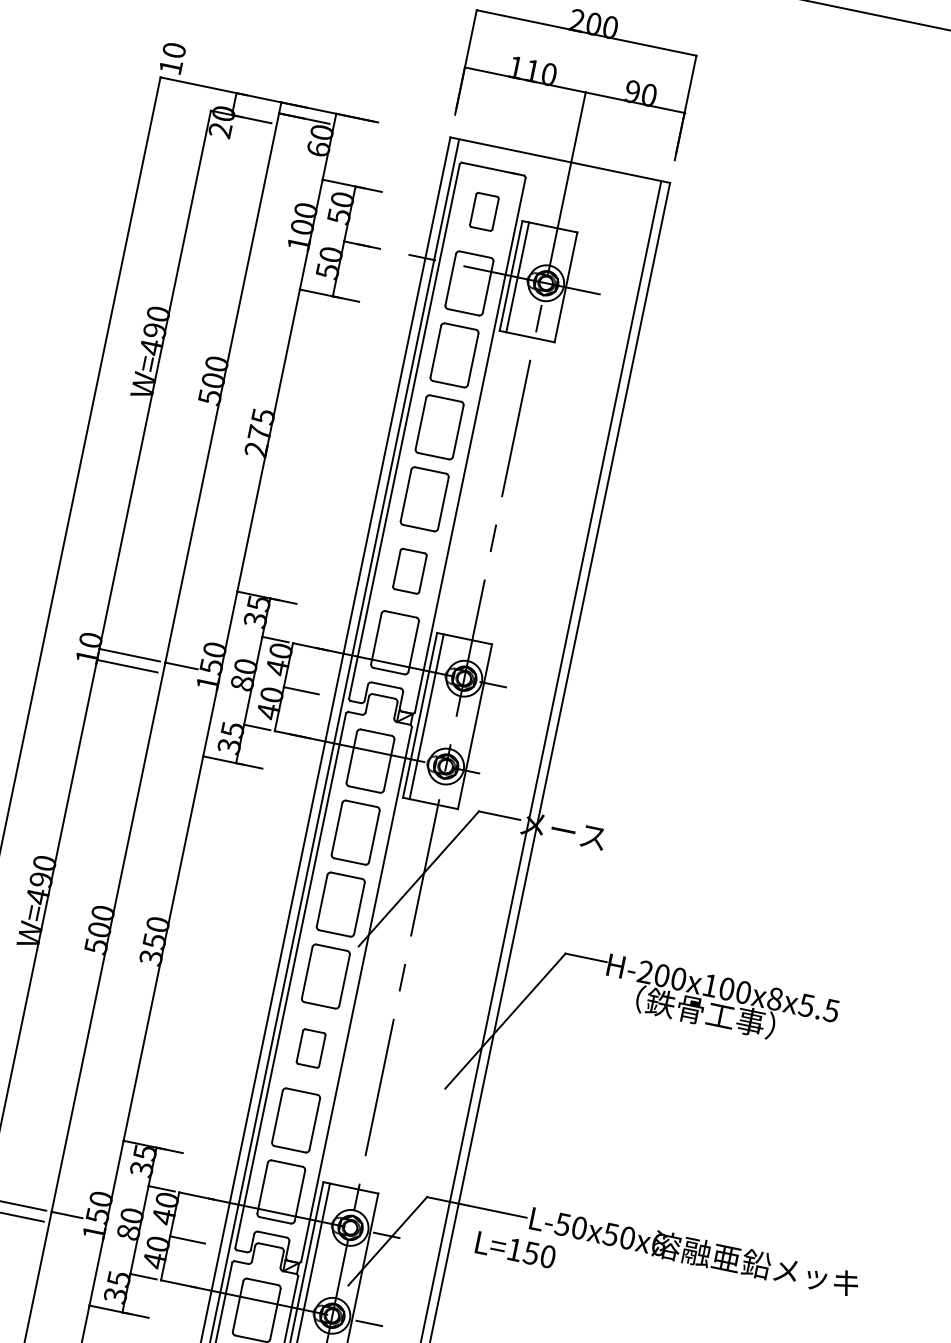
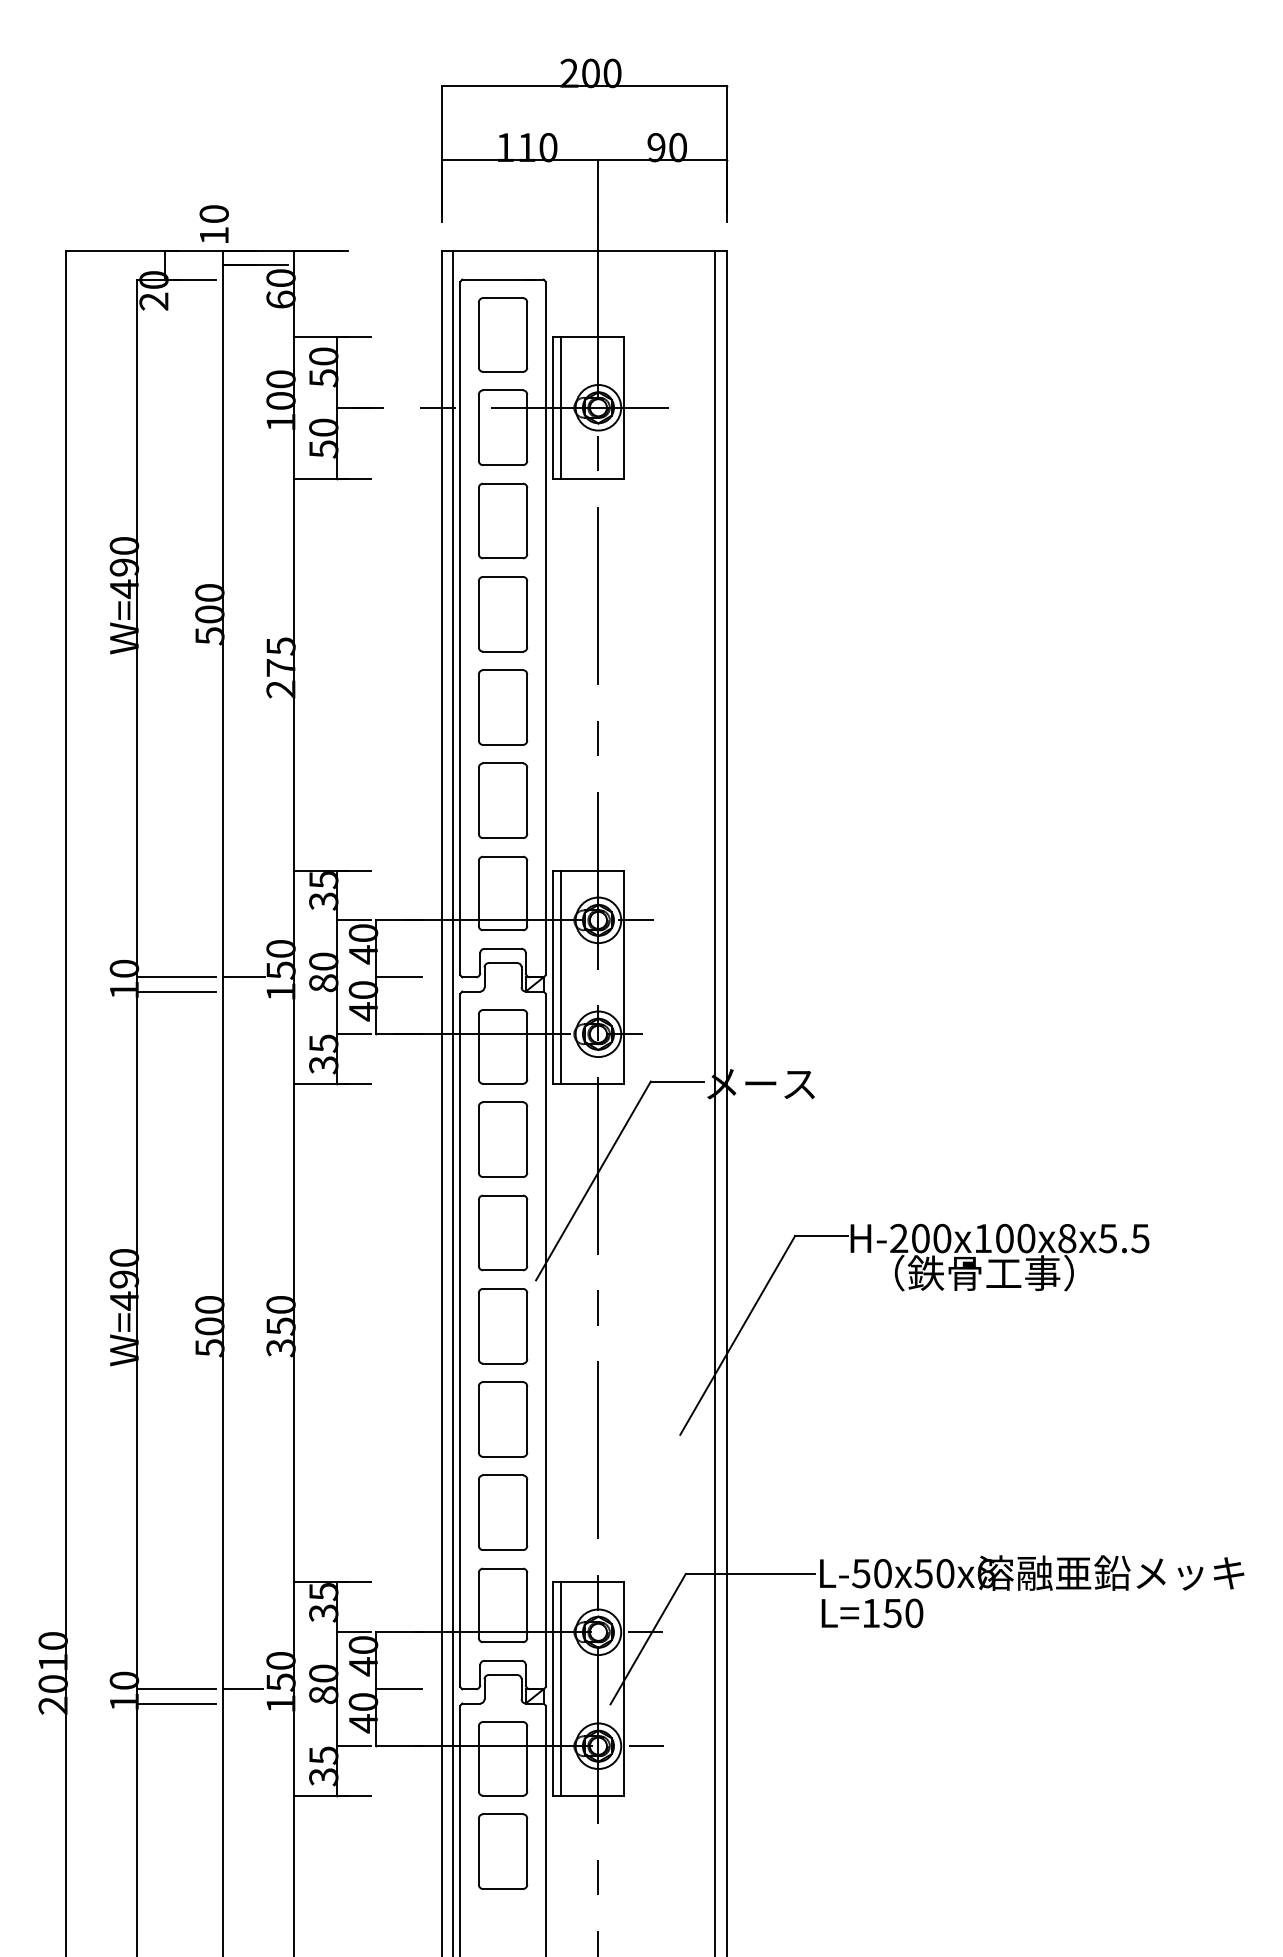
text: (172, 57) -> (213, 223), moved
part: (484, 211) -> (503, 334), size x1.67
part: (410, 571) -> (503, 800), size x1.43
part: (311, 1048) -> (503, 1419), size x1.67
text: (515, 1249) -> (872, 1612), moved

